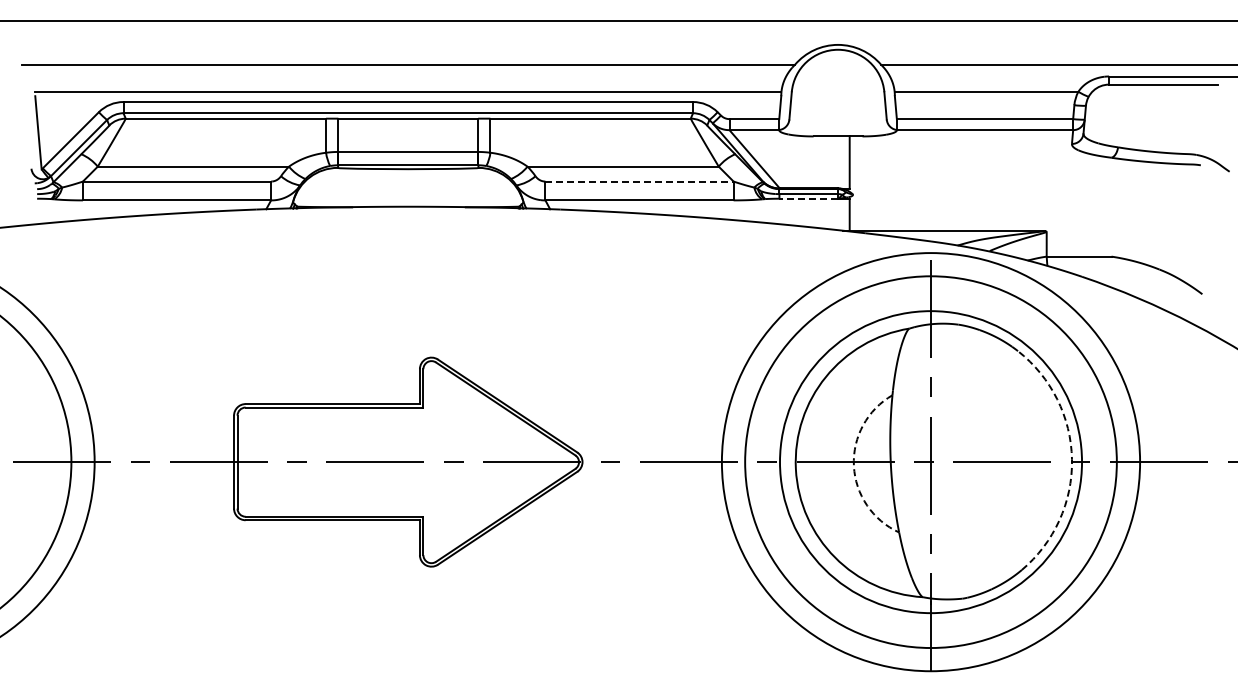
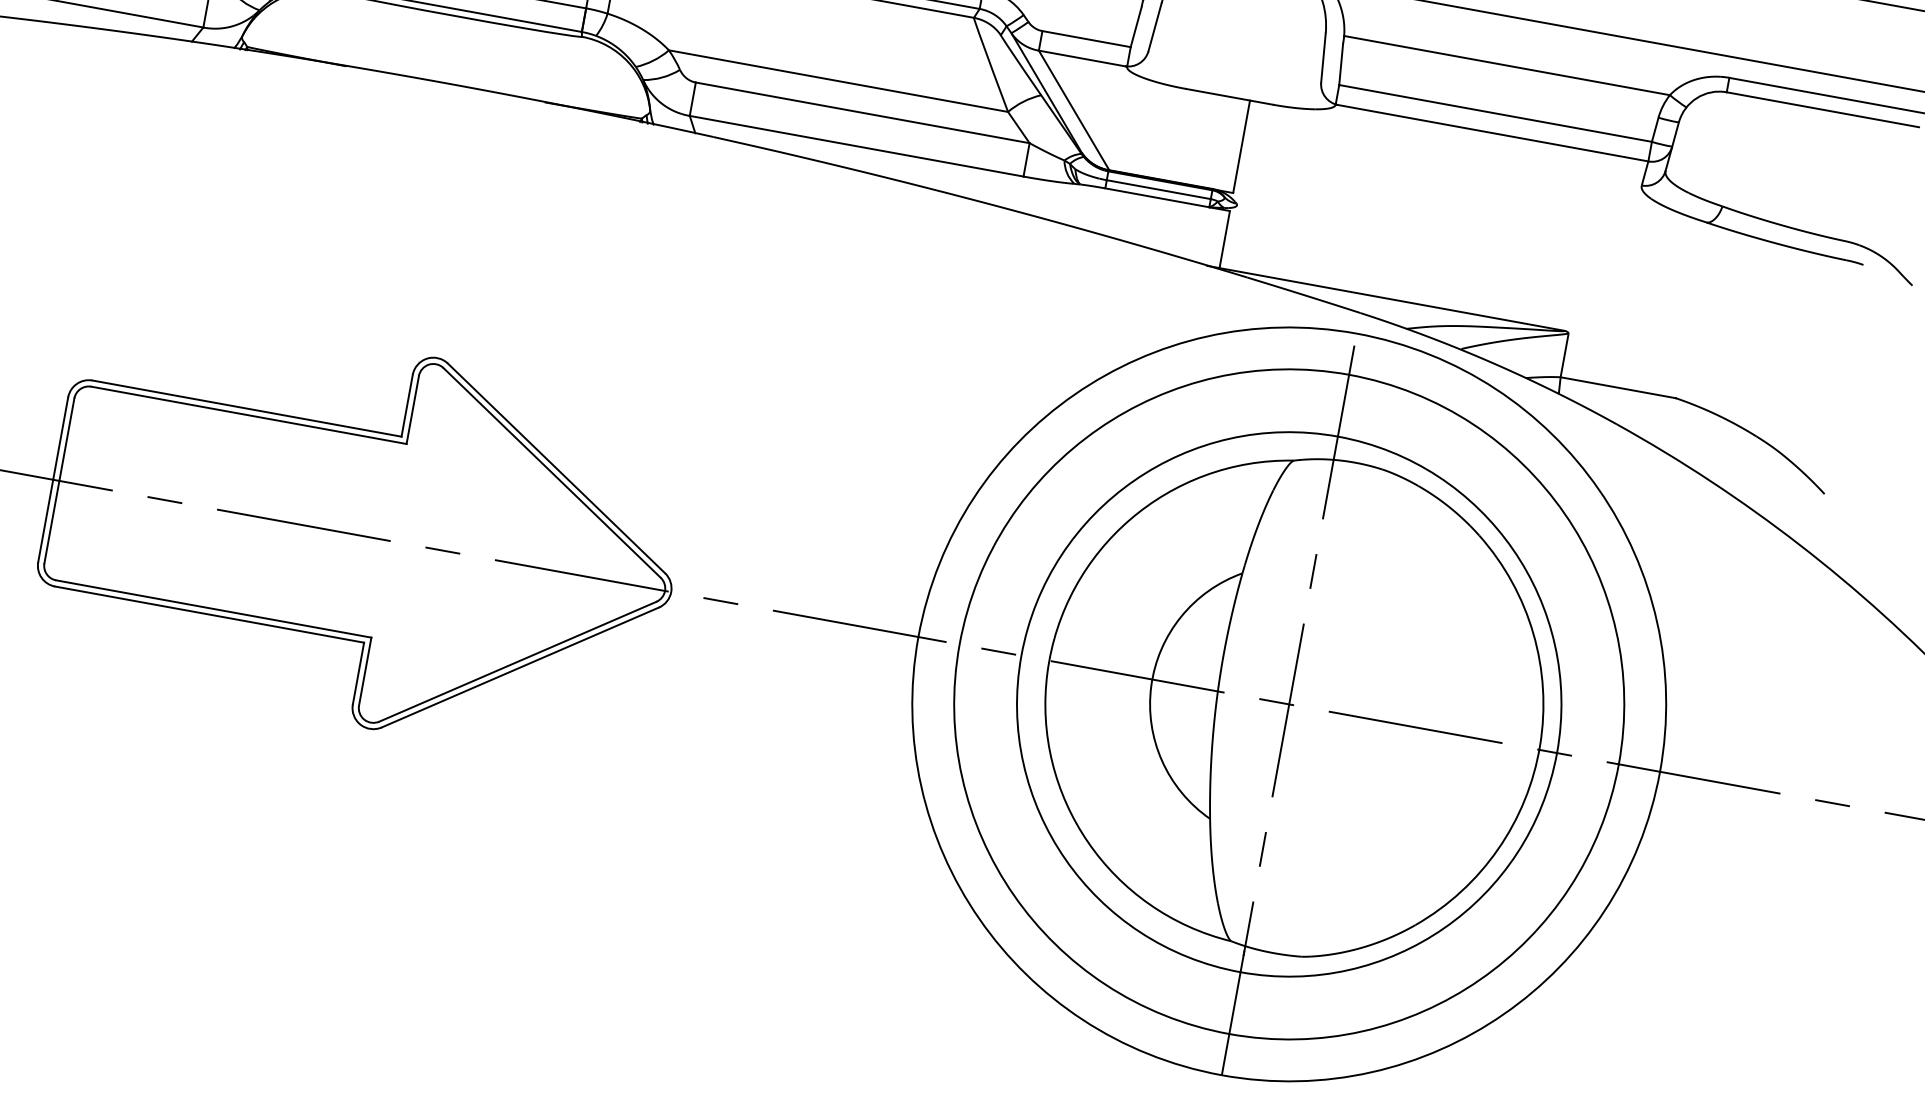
line: (640, 181) -> (864, 113), dashed -> solid
line: (808, 198) -> (1156, 197), dashed -> solid
arc: (1072, 459) -> (1541, 745), dashed -> solid
arc: (853, 465) -> (1150, 685), dashed -> solid

